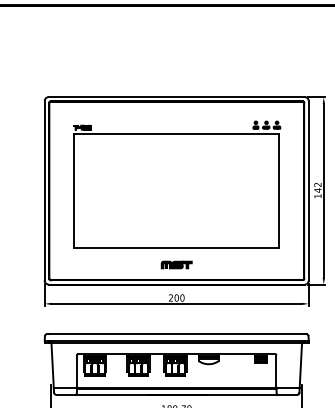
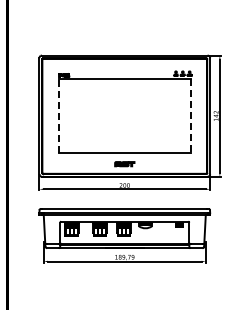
line: (74, 189) -> (58, 115), solid -> dashed
line: (278, 191) -> (190, 116), solid -> dashed

